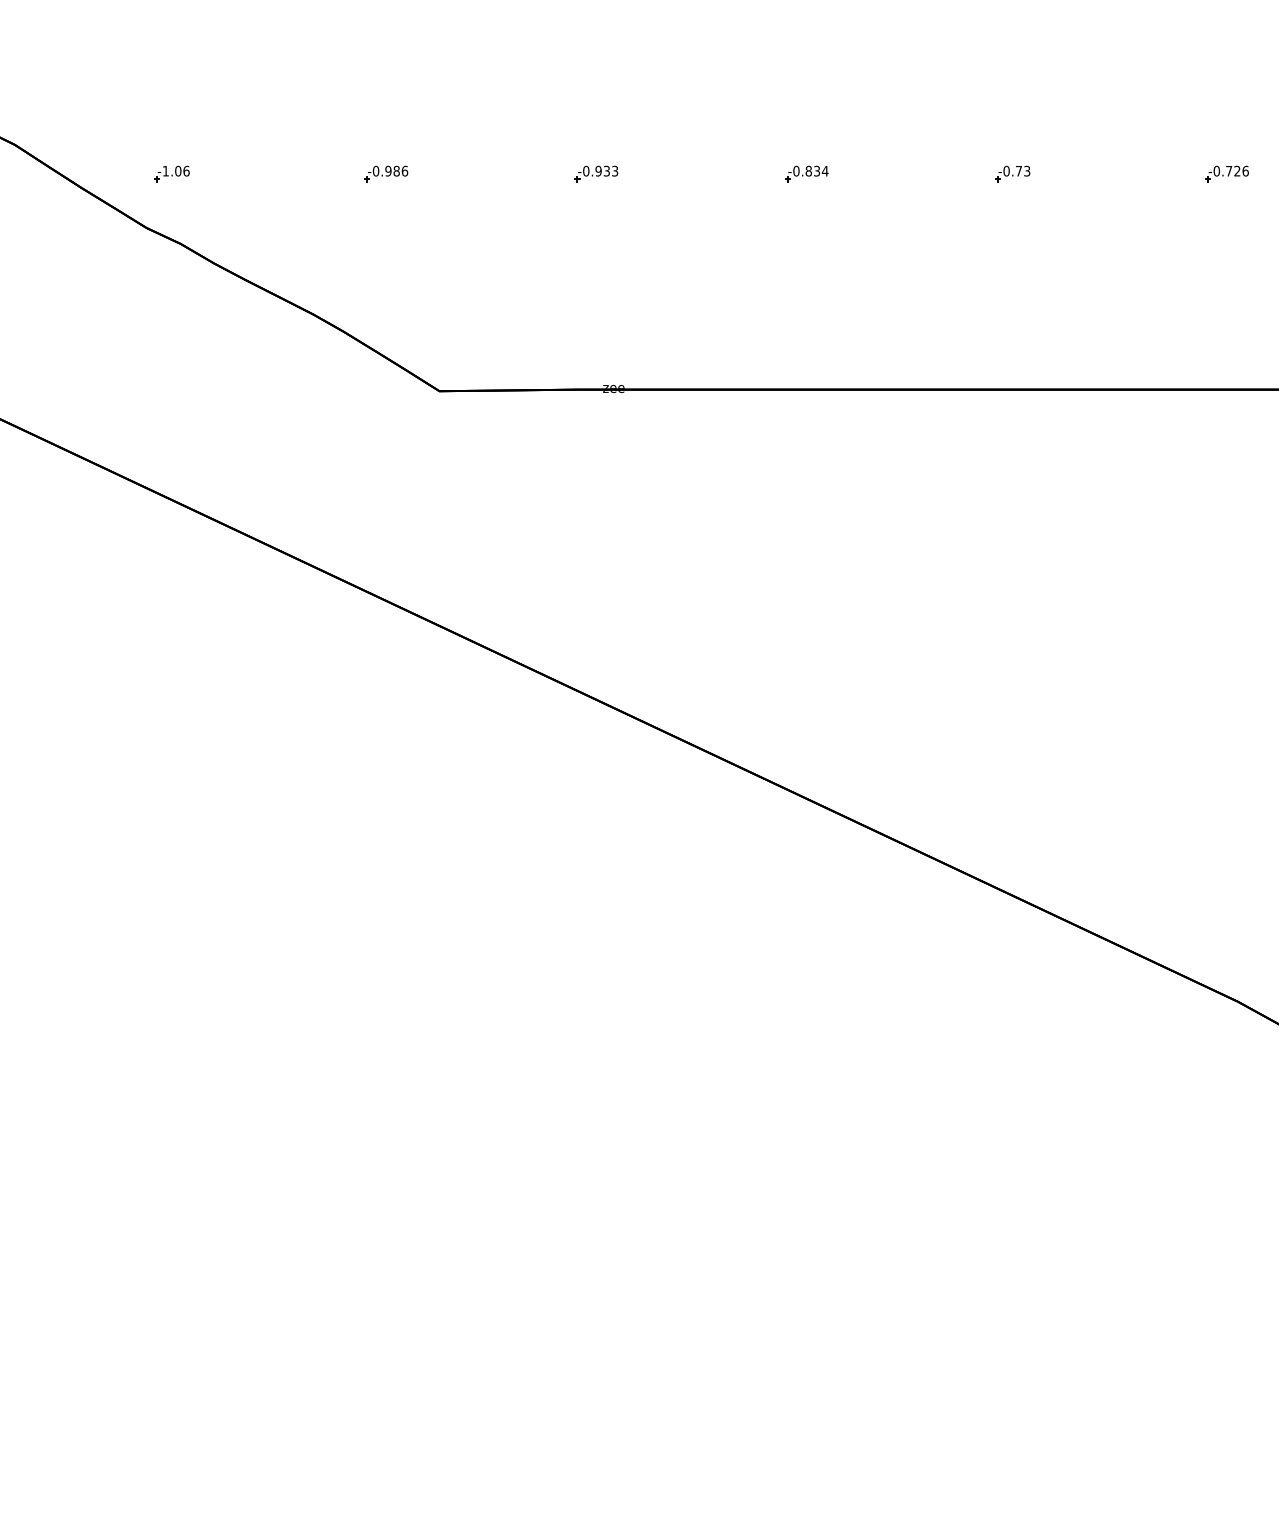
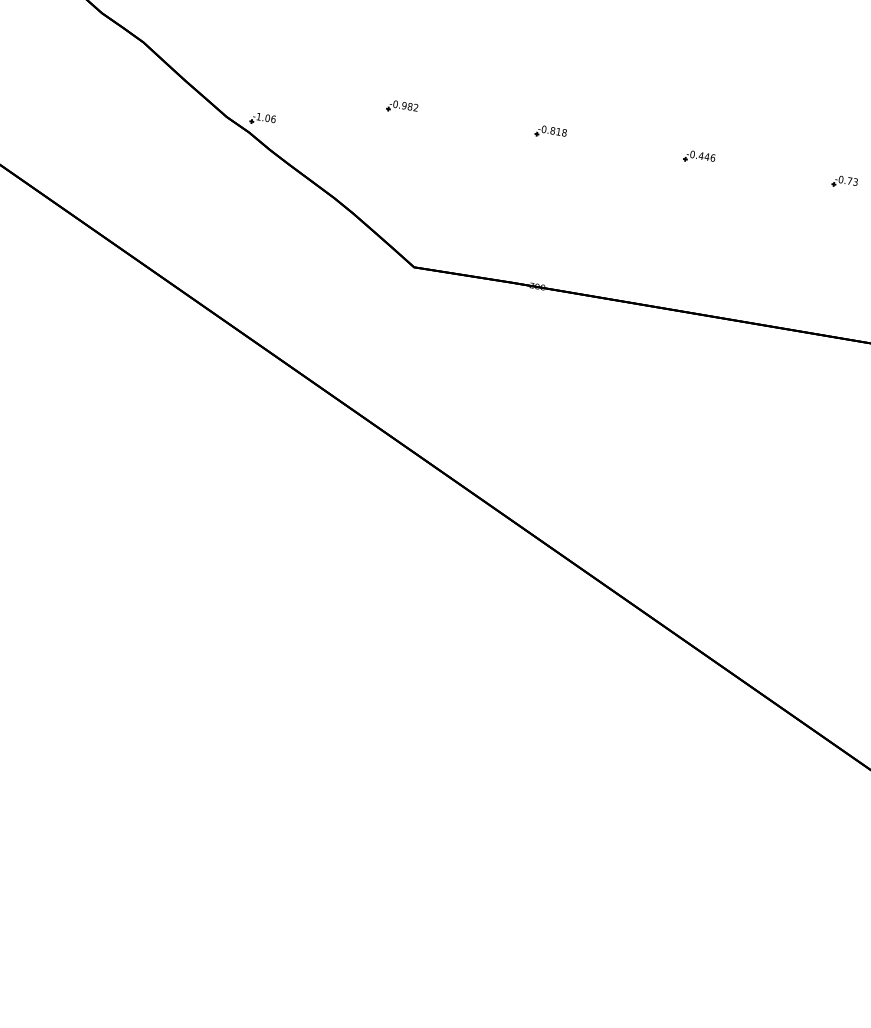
text: (404, 170) -> (415, 107), -0.986 -> -0.982
text: (606, 170) -> (558, 131), -0.933 -> -0.818
text: (816, 170) -> (706, 156), -0.834 -> -0.446
part: (171, 173) -> (262, 119), moved

